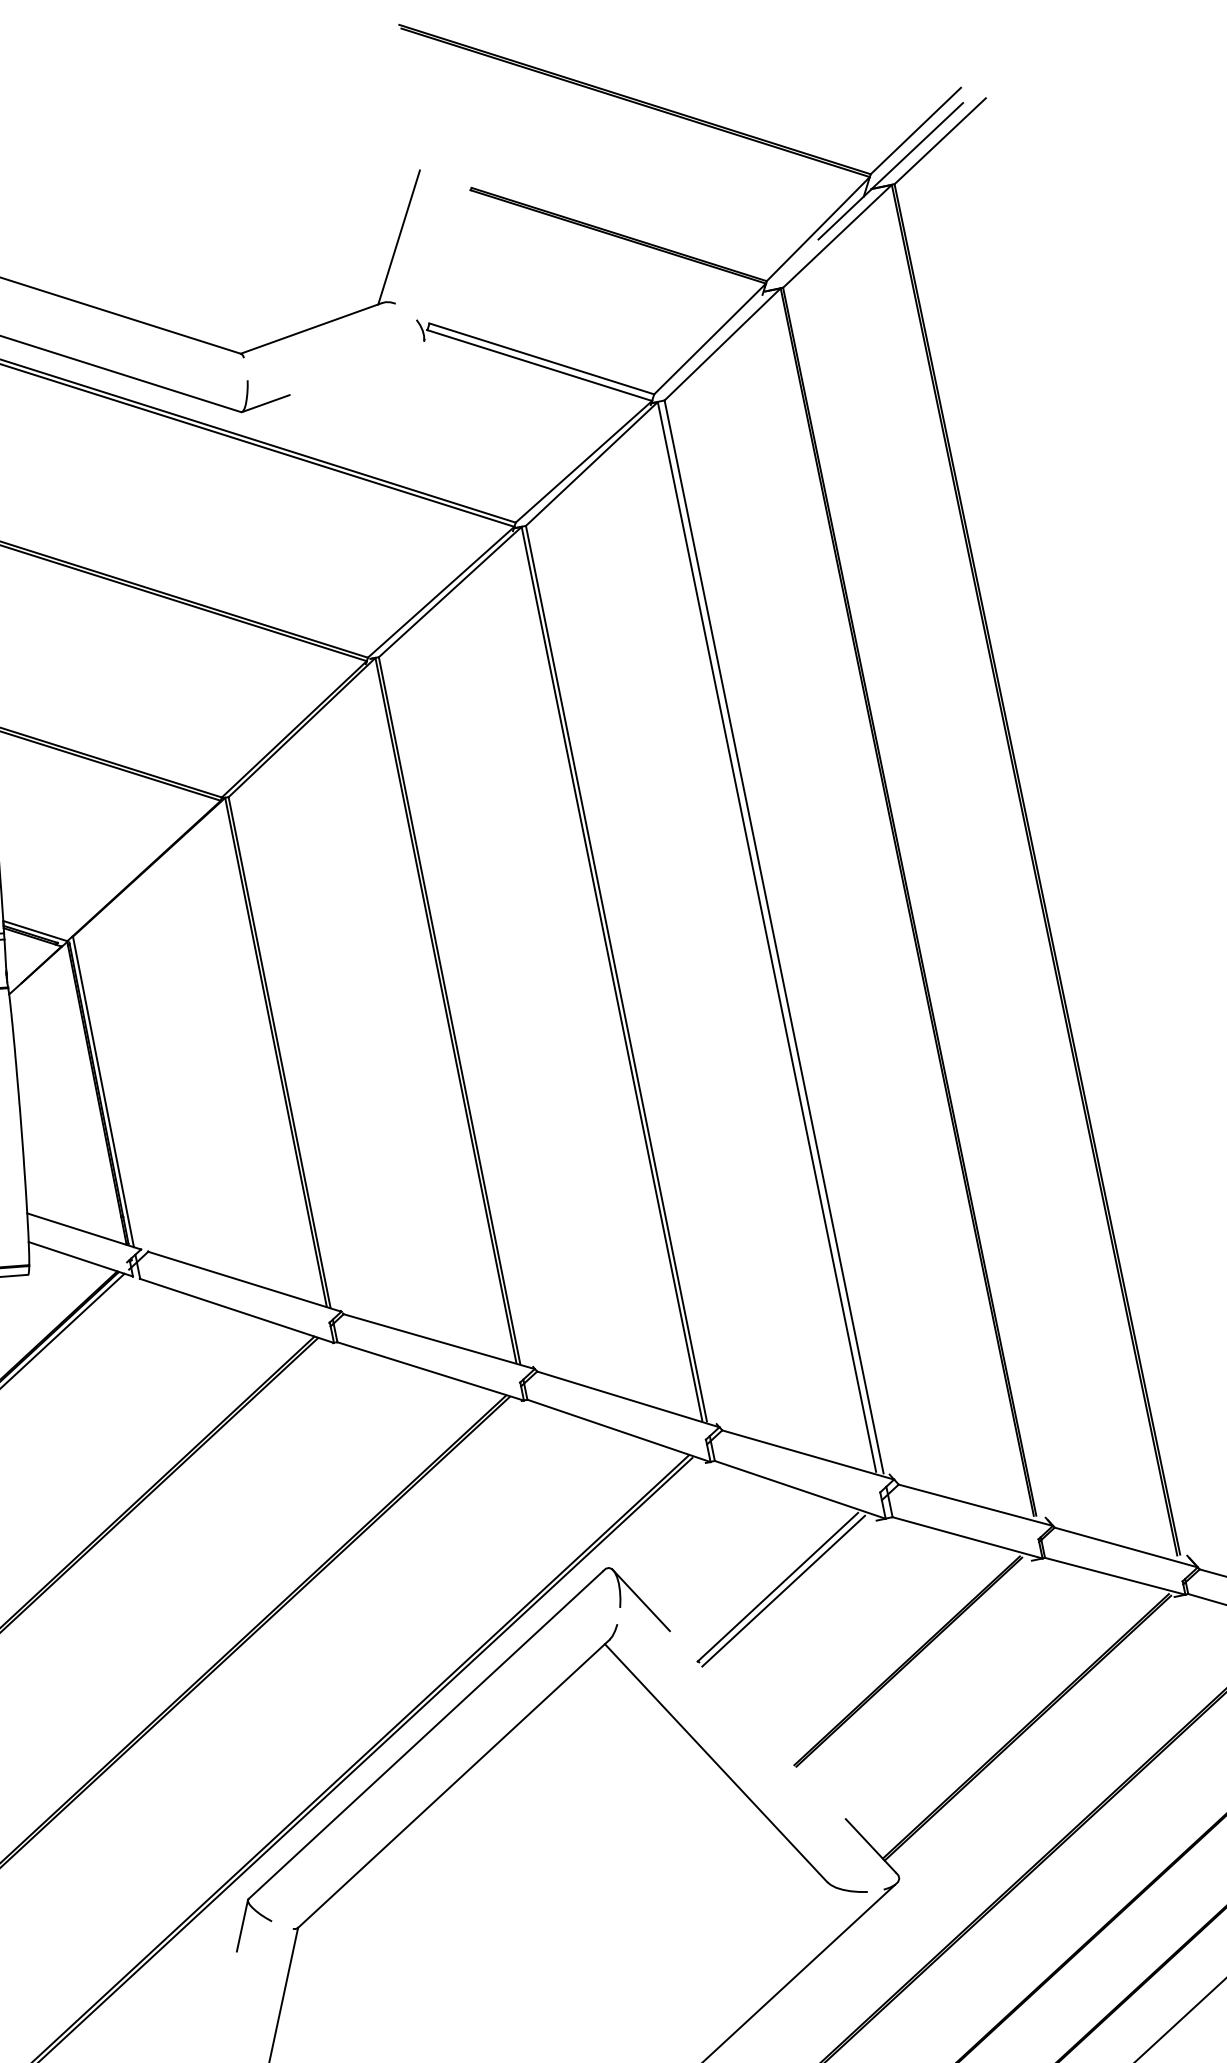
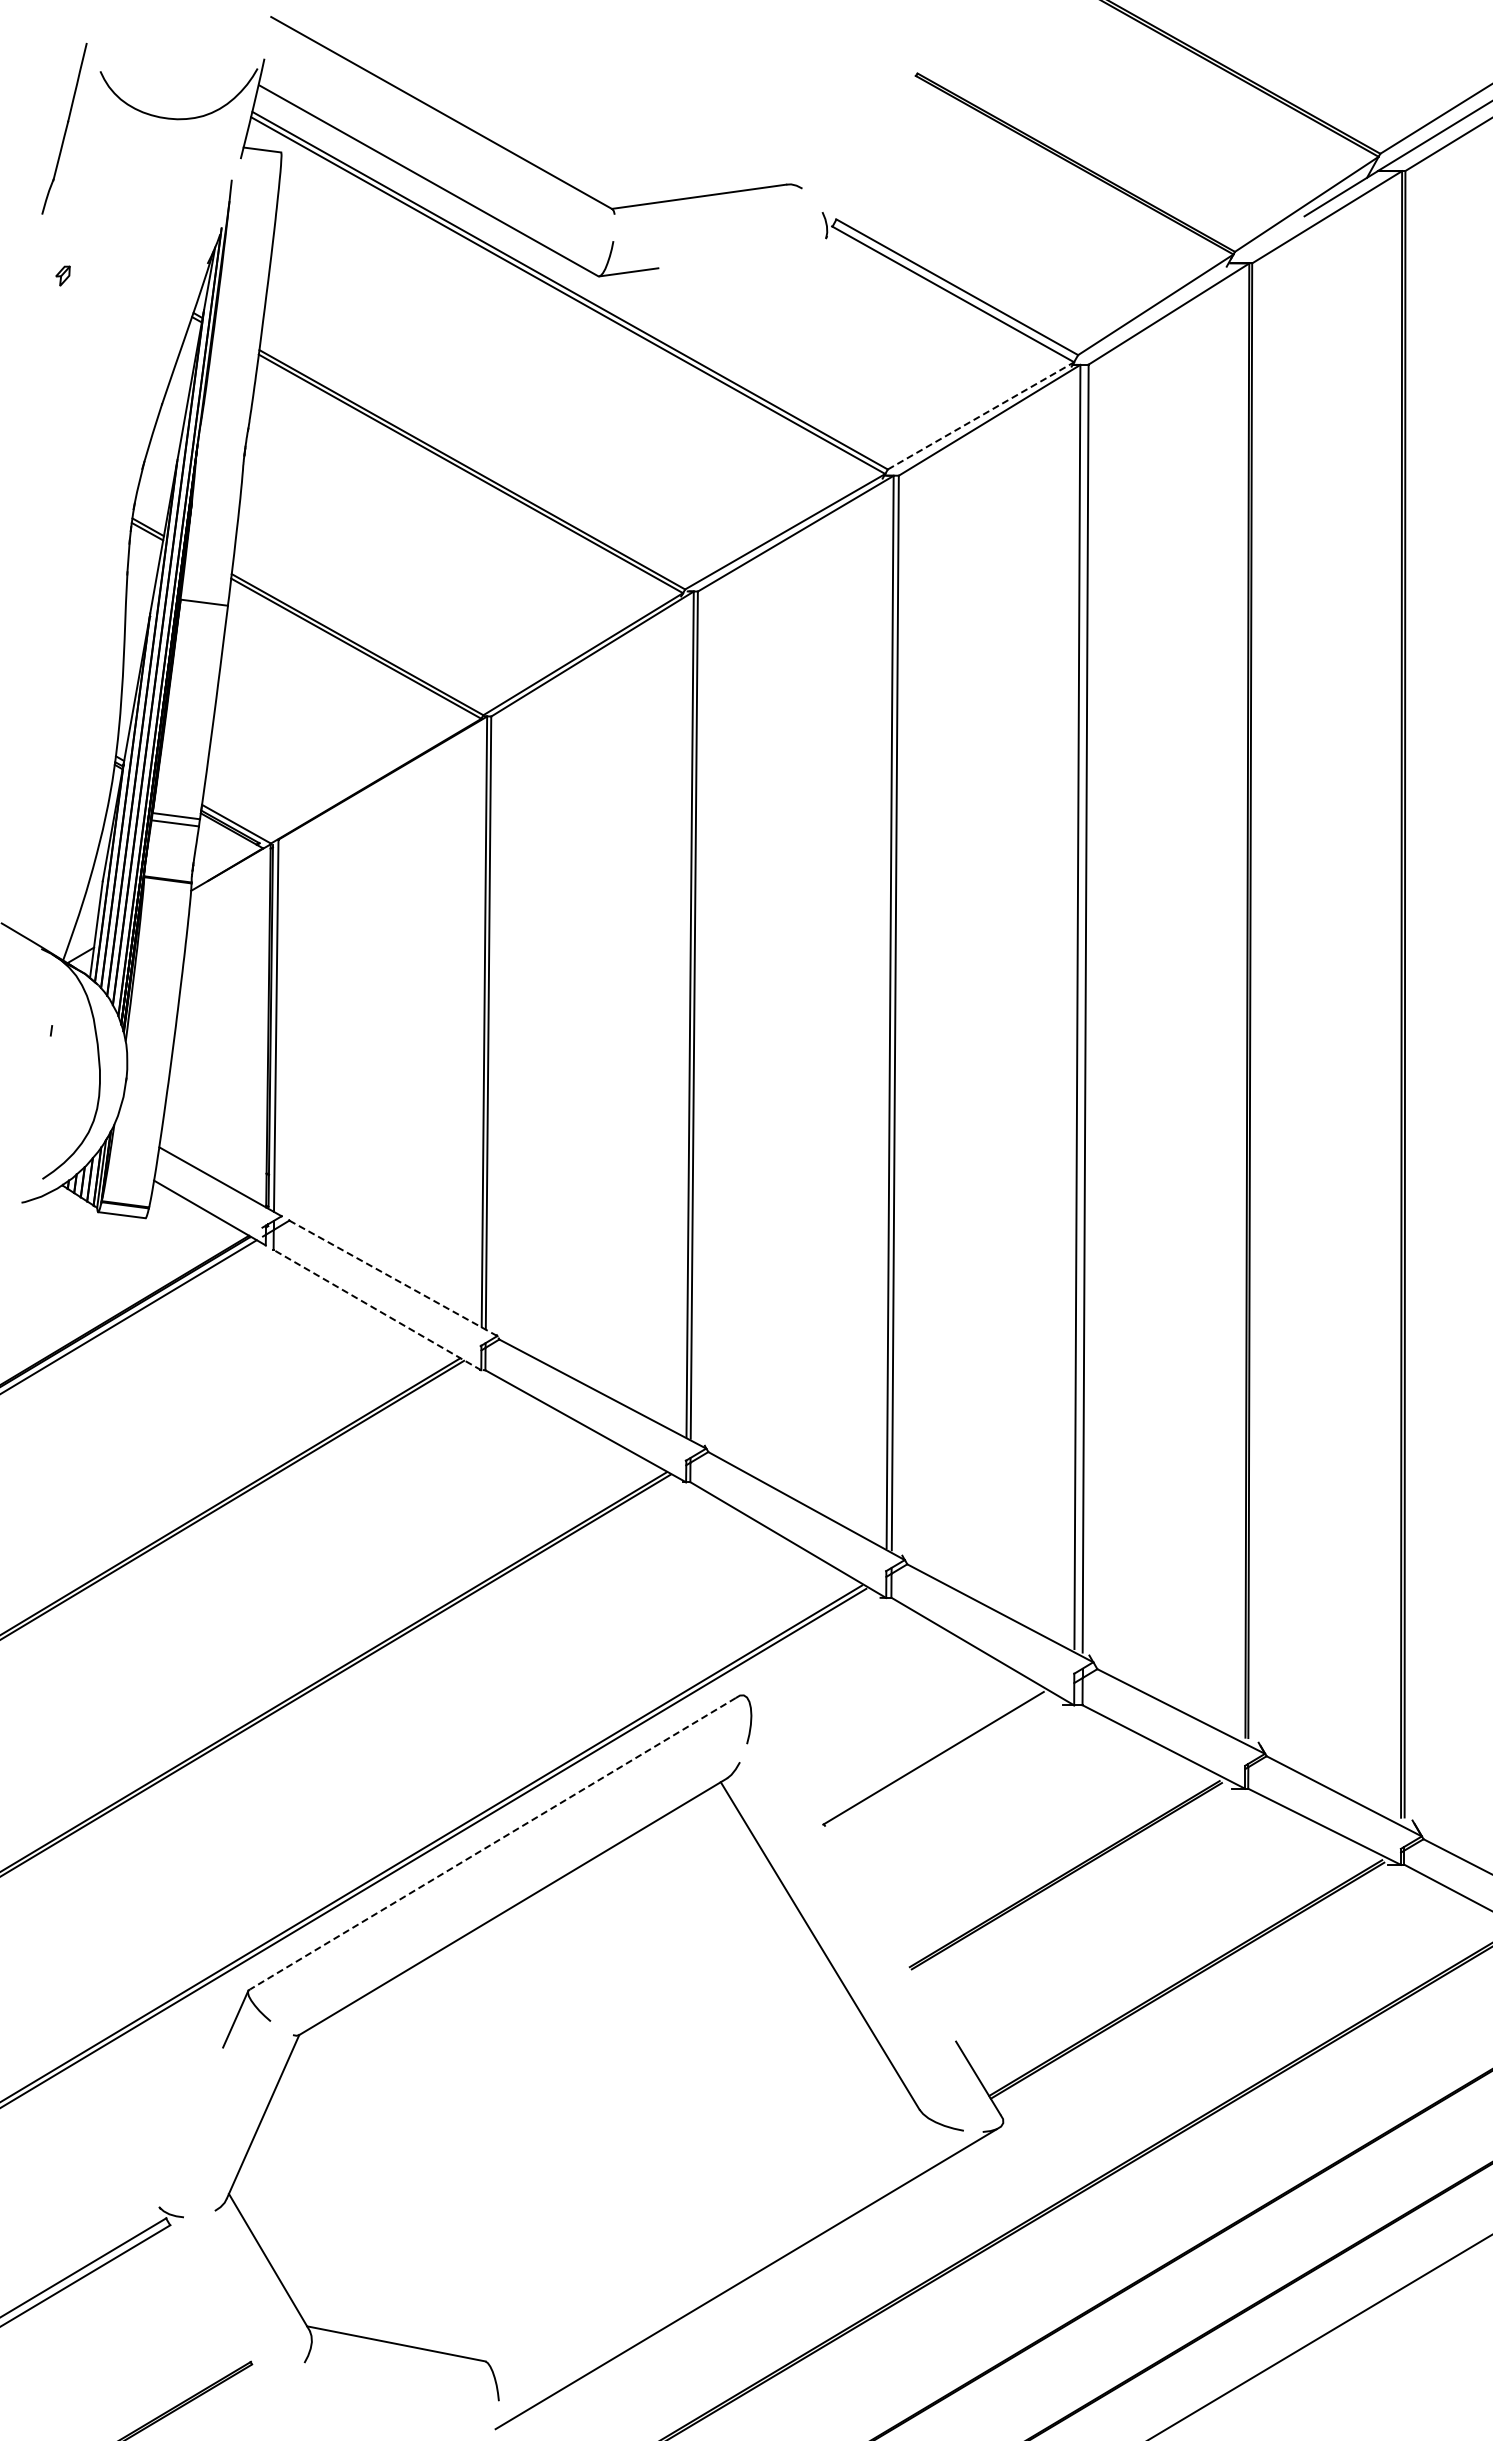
line: (399, 236) -> (822, 112), removed
line: (584, 461) -> (981, 415), solid -> dashed
line: (244, 1281) -> (393, 1278), solid -> dashed
line: (237, 1310) -> (377, 1309), solid -> dashed
line: (783, 1591) -> (939, 1764), removed
line: (640, 1599) -> (772, 1739), removed
line: (425, 1734) -> (492, 1843), solid -> dashed

